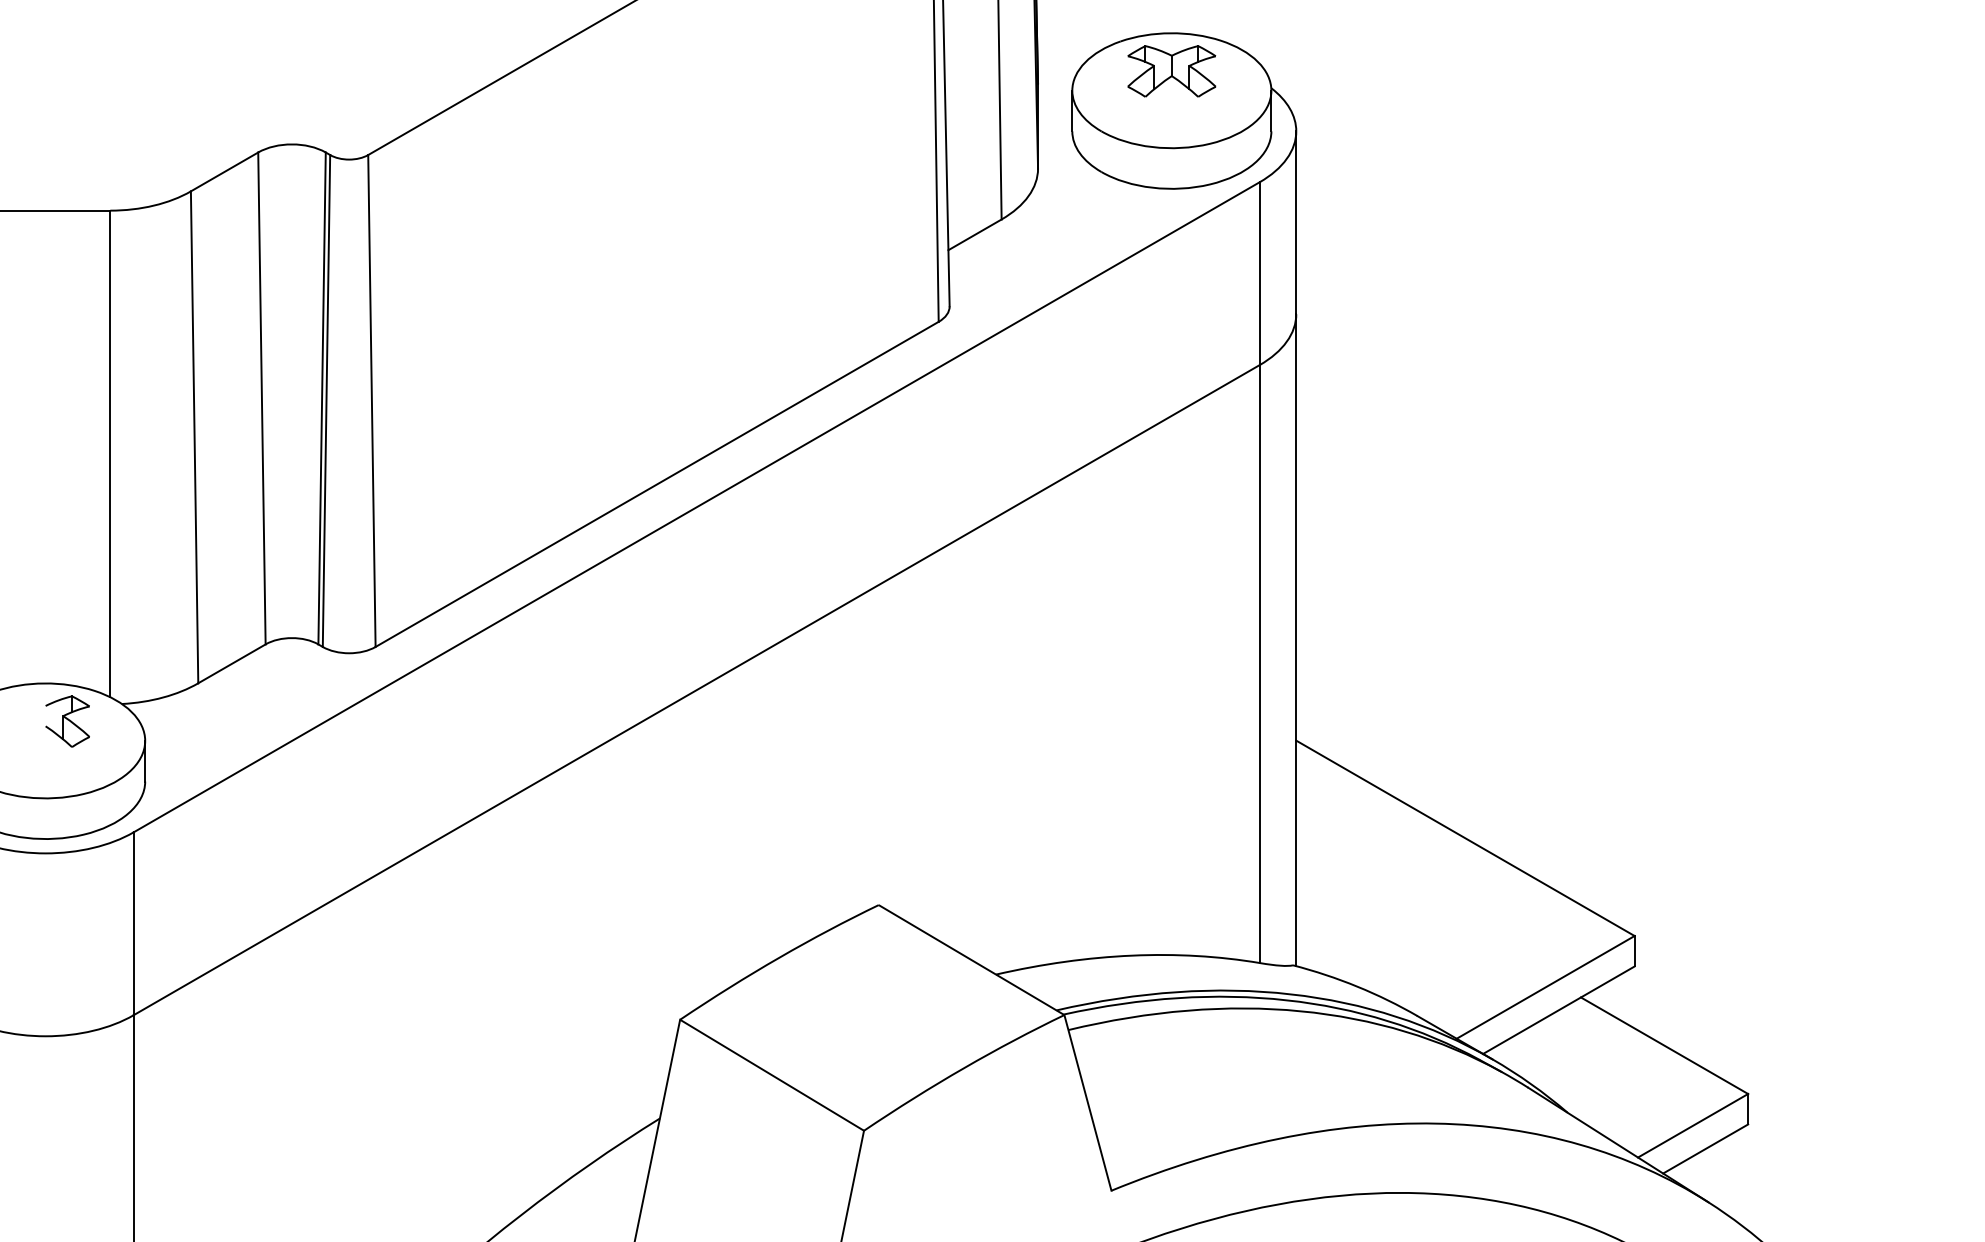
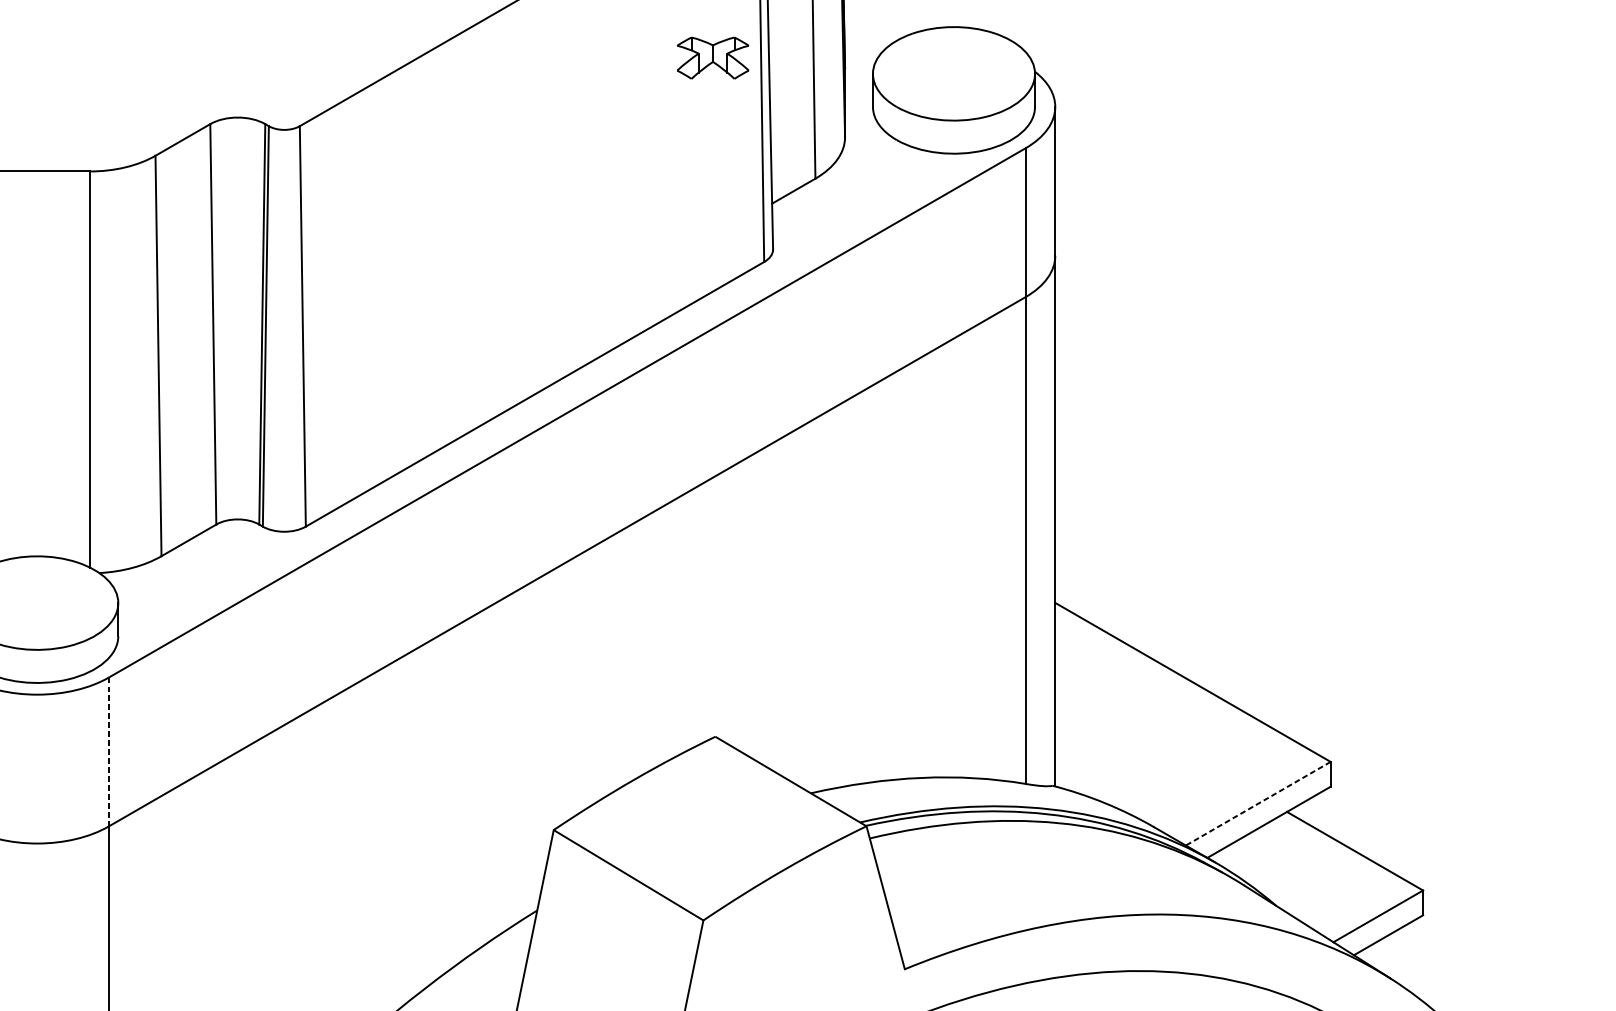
part: (1171, 71) -> (712, 58), moved
part: (67, 721) -> (55, 587), removed
line: (133, 924) -> (108, 752), solid -> dashed
line: (1545, 987) -> (1258, 803), solid -> dashed

